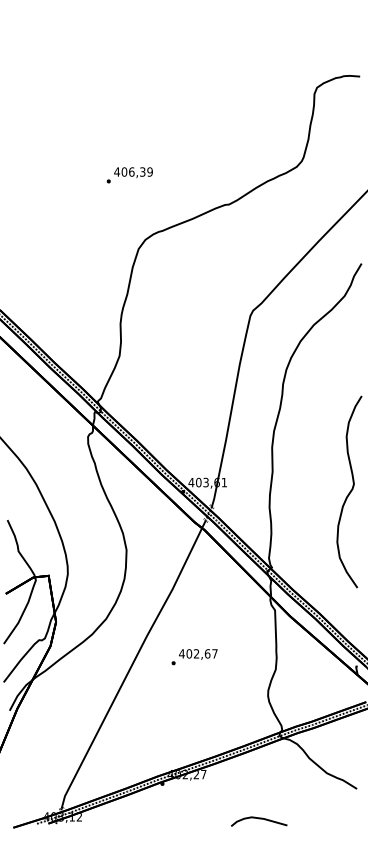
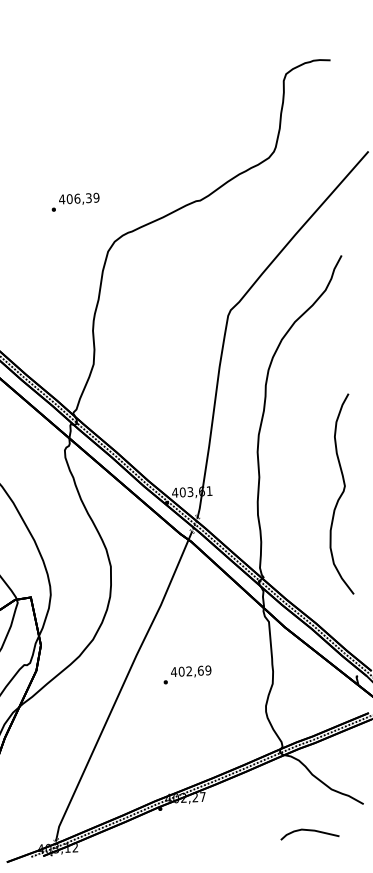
text: (129, 175) -> (75, 202), moved
text: (214, 653) -> (207, 670), 402,67 -> 402,69
curve: (259, 819) -> (310, 831), moved

